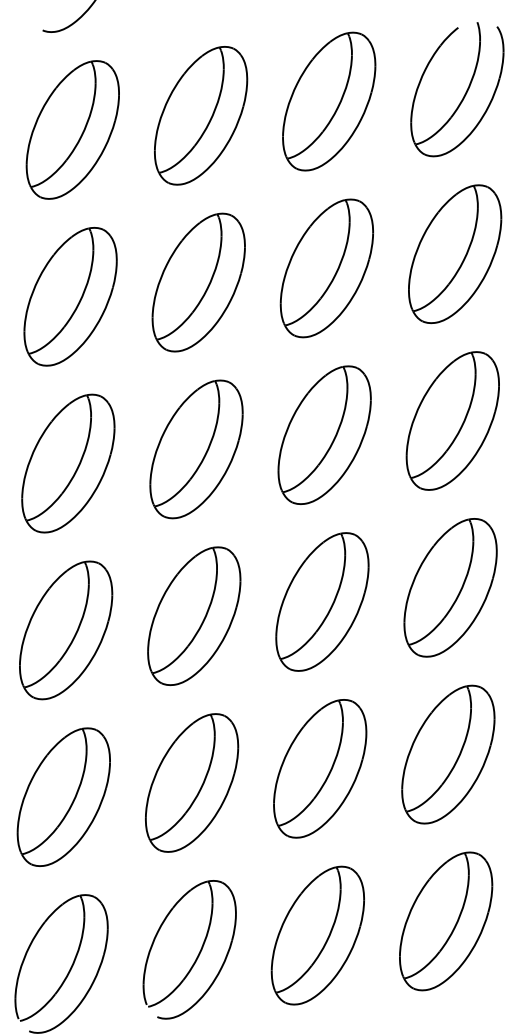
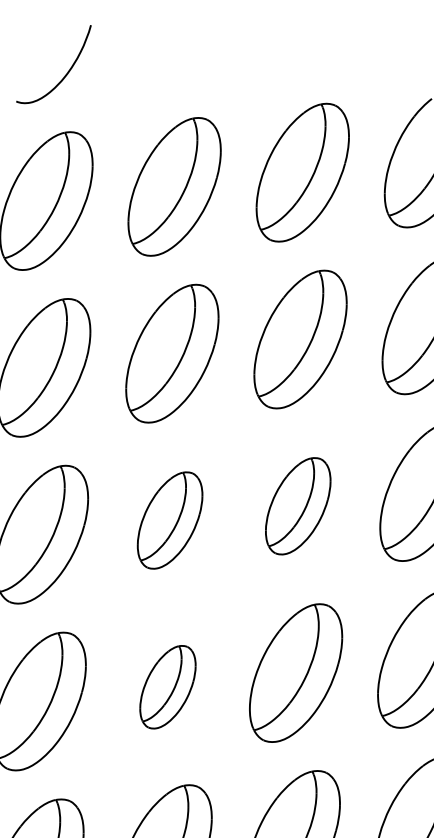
part: (324, 434) -> (298, 505), size x0.7
part: (196, 449) -> (170, 520), size x0.7
part: (194, 615) -> (168, 686), size x0.6

